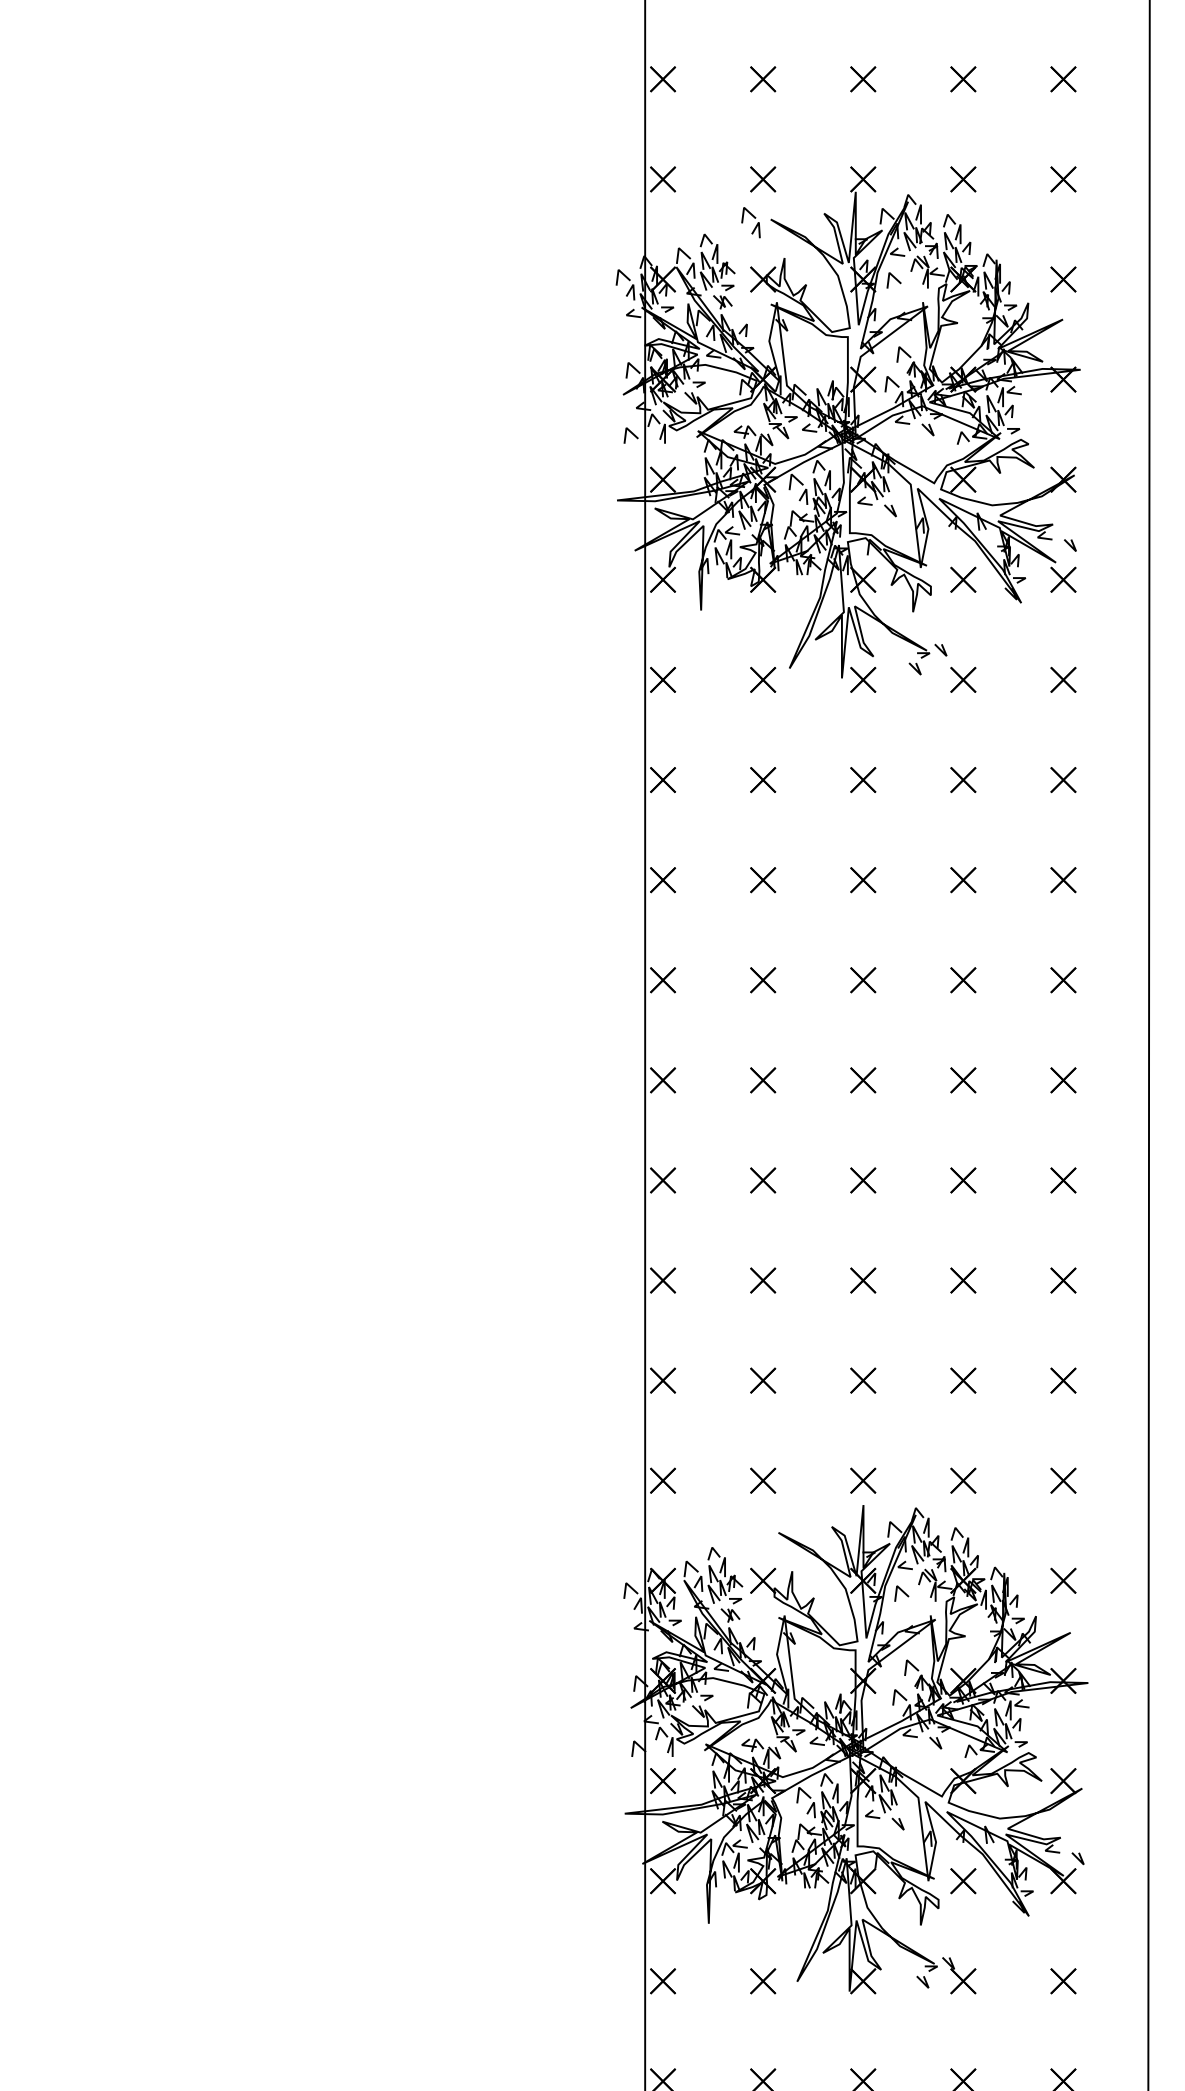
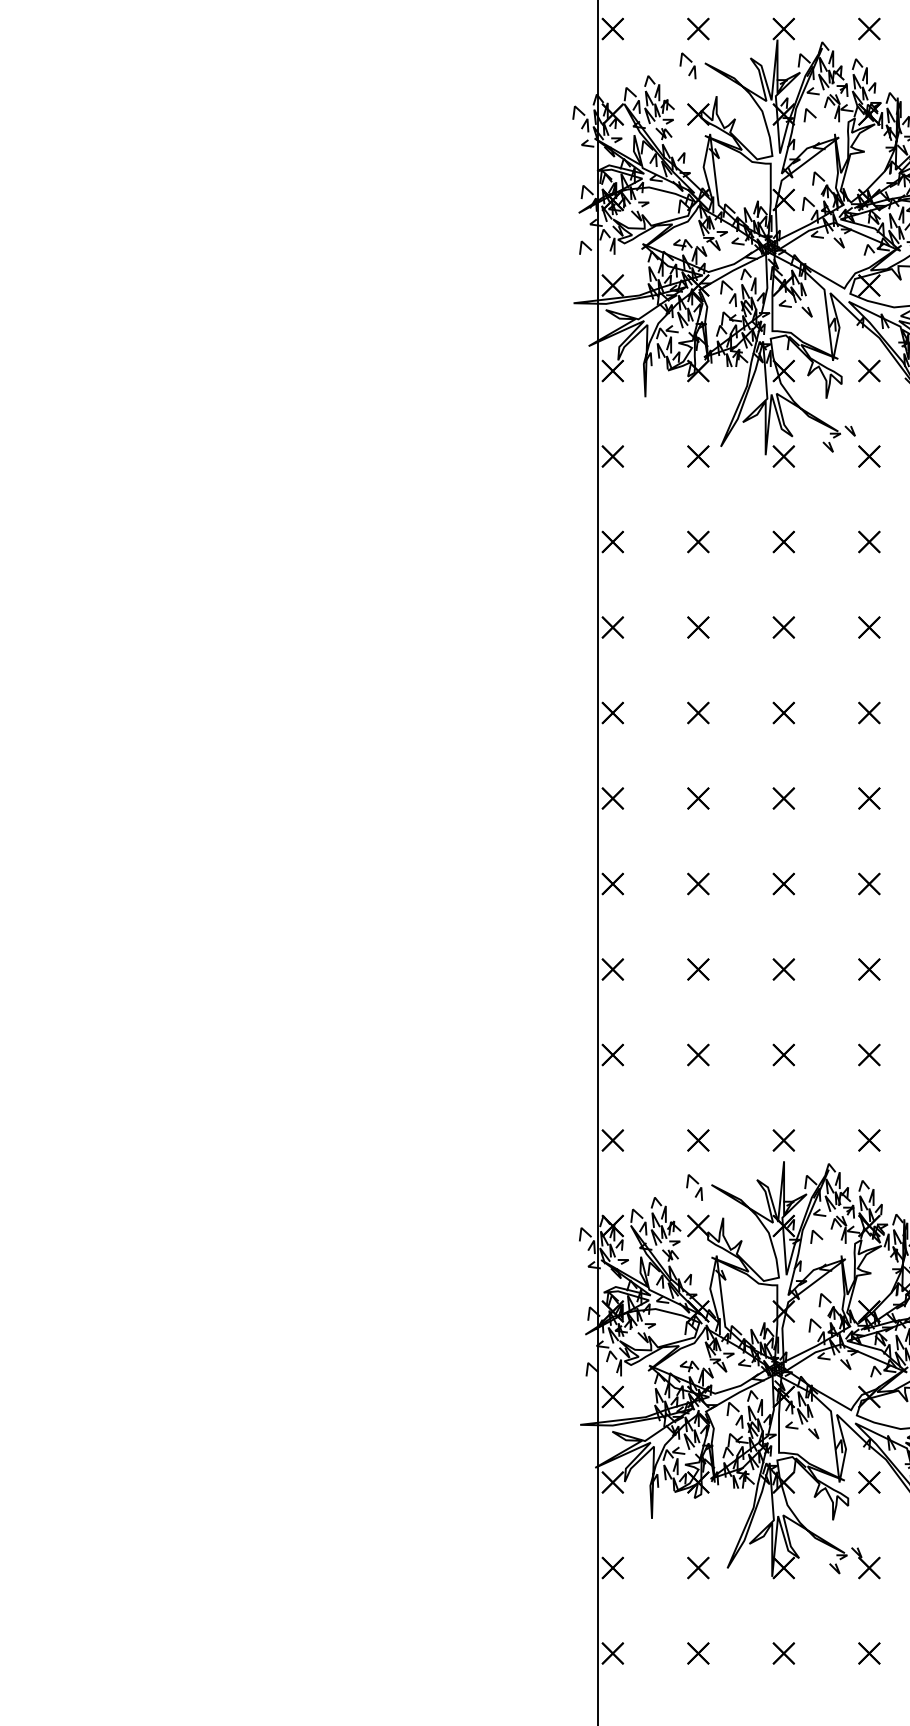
part: (758, 1535) -> (694, 1187), added

